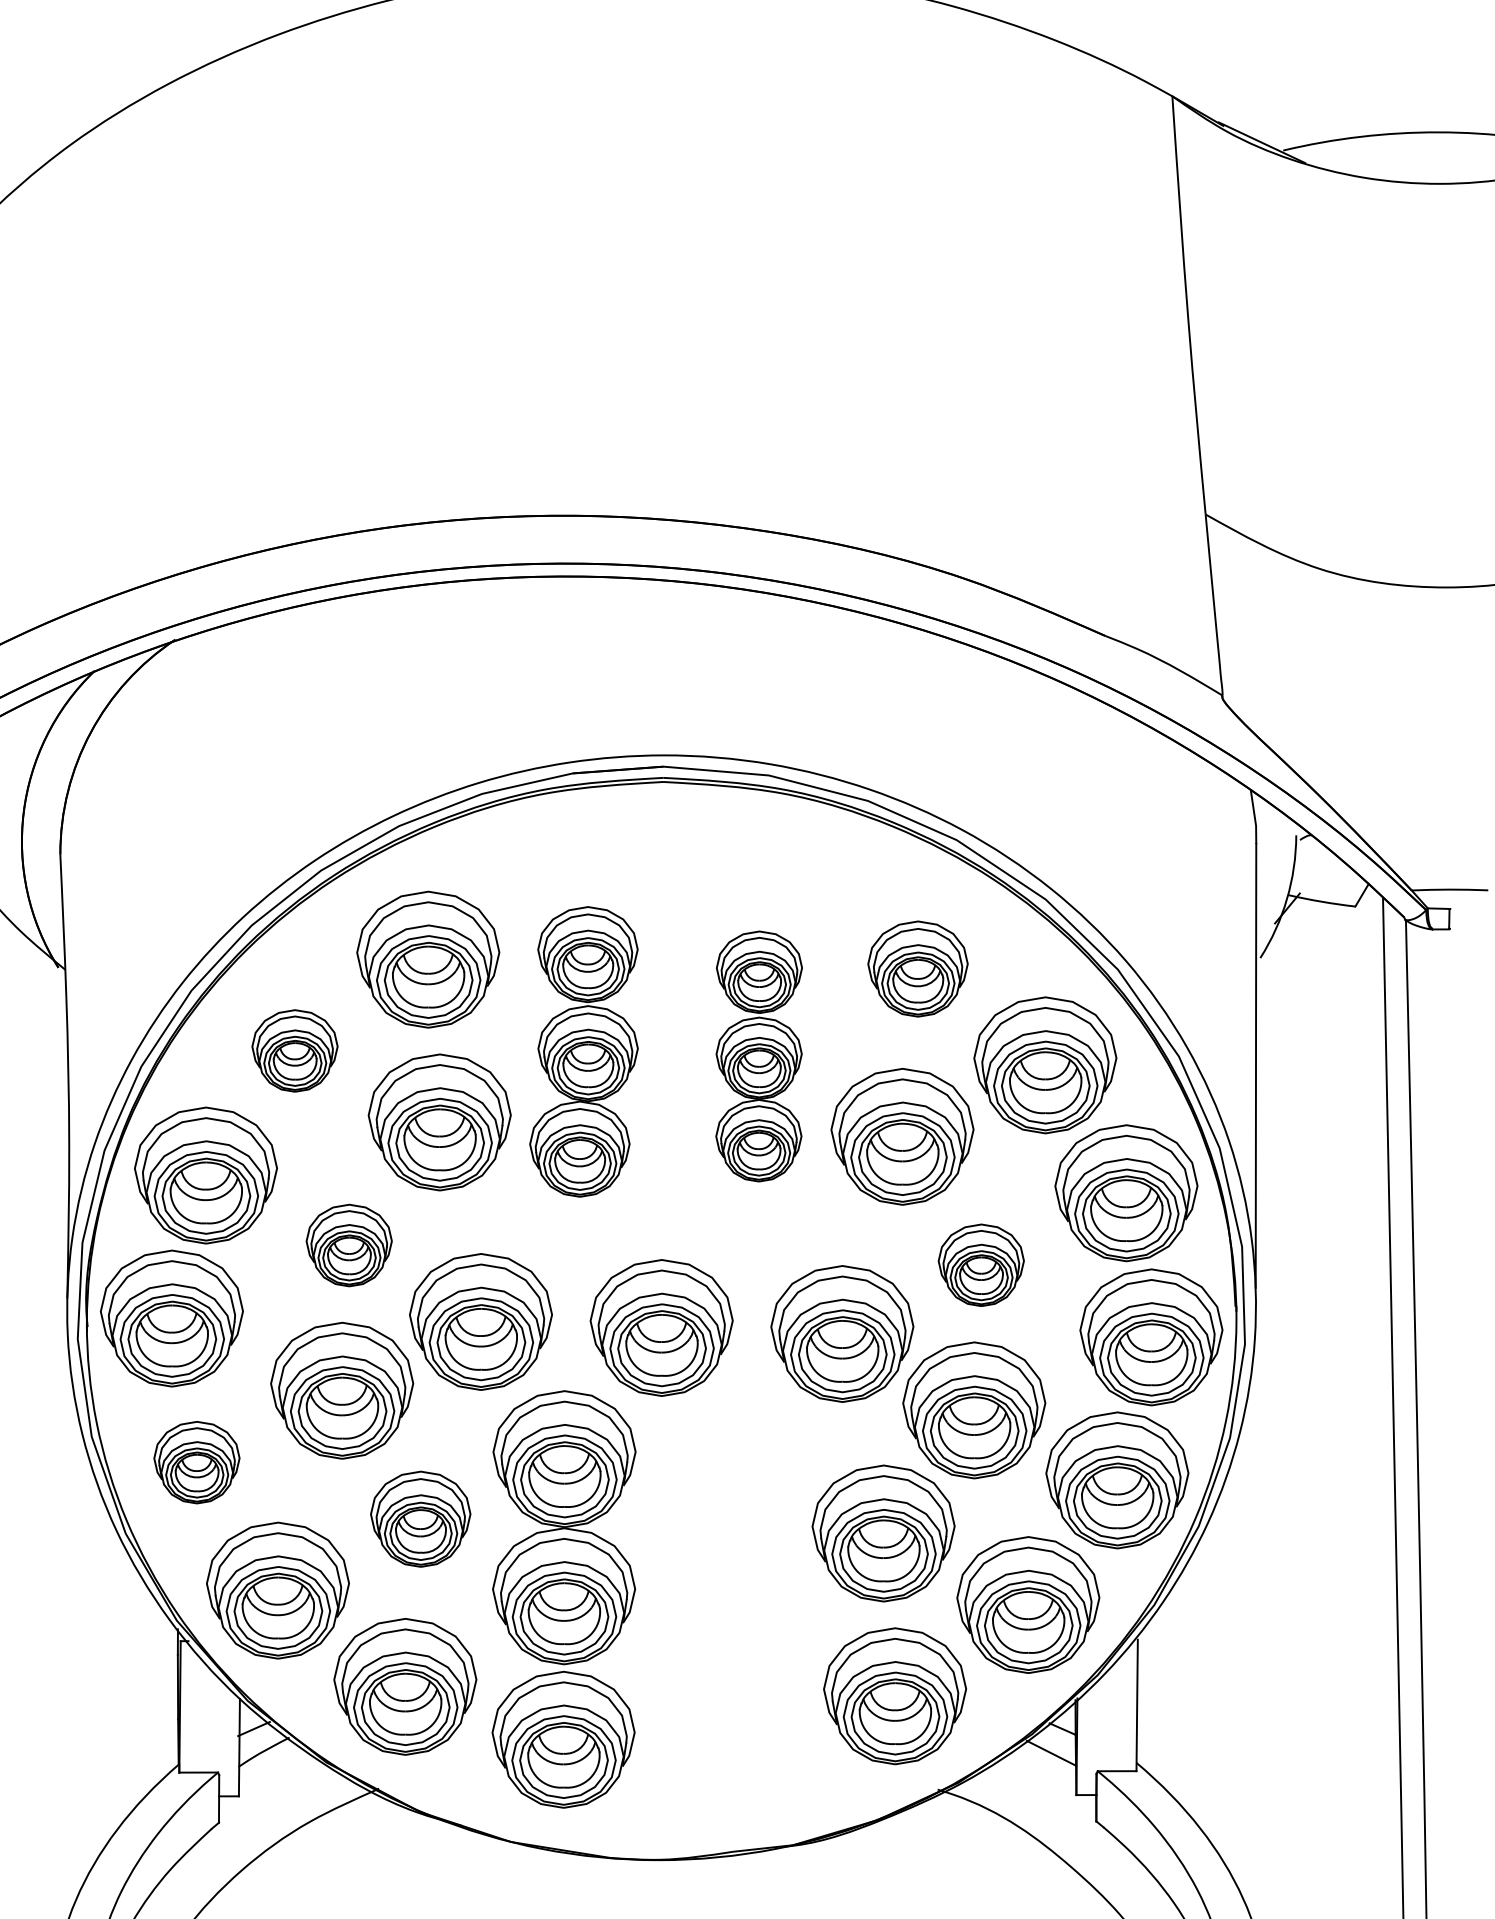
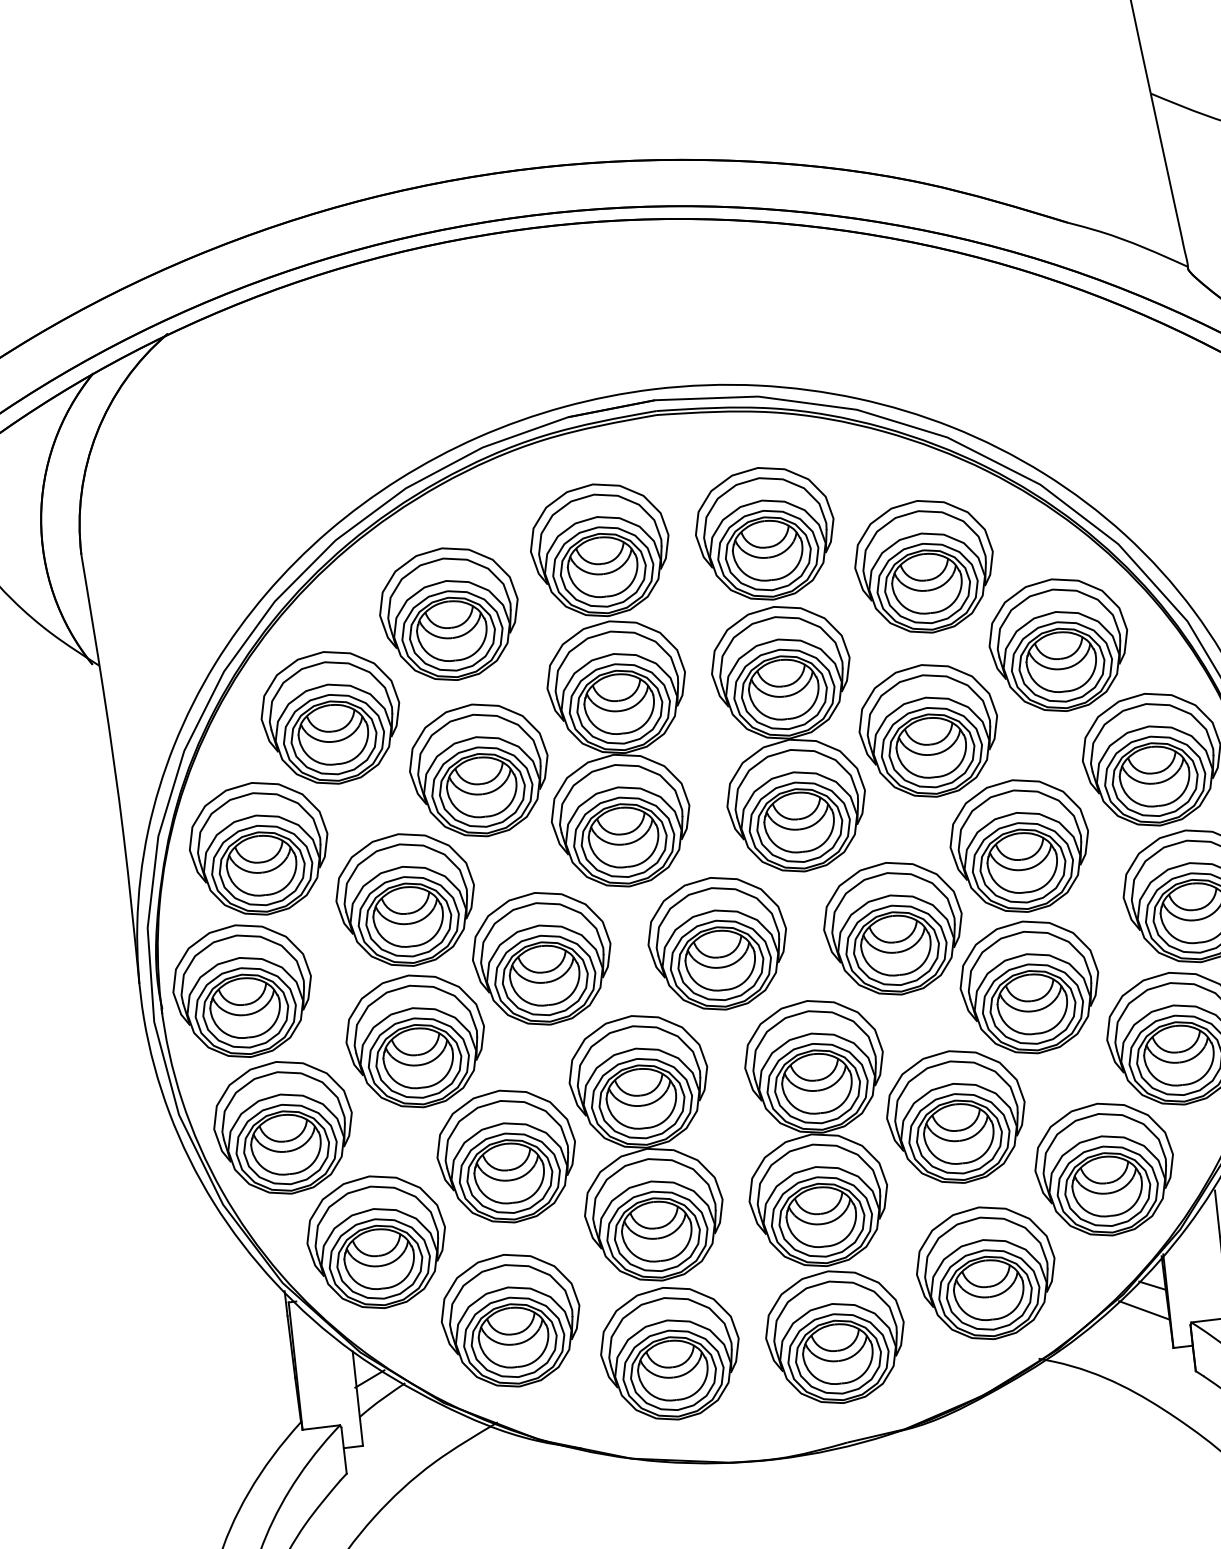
part: (917, 968) -> (924, 566), size x1.43
part: (294, 1050) -> (330, 717), size x1.67
part: (583, 1051) -> (610, 685), size x1.43
part: (758, 1056) -> (780, 669), size x1.67
part: (349, 1245) -> (406, 899), size x1.67
part: (981, 1265) -> (1020, 846), size x1.67
part: (196, 1462) -> (283, 1127), size x1.67
part: (420, 1519) -> (506, 1156), size x1.43
part: (739, 1603) -> (825, 1201), added

